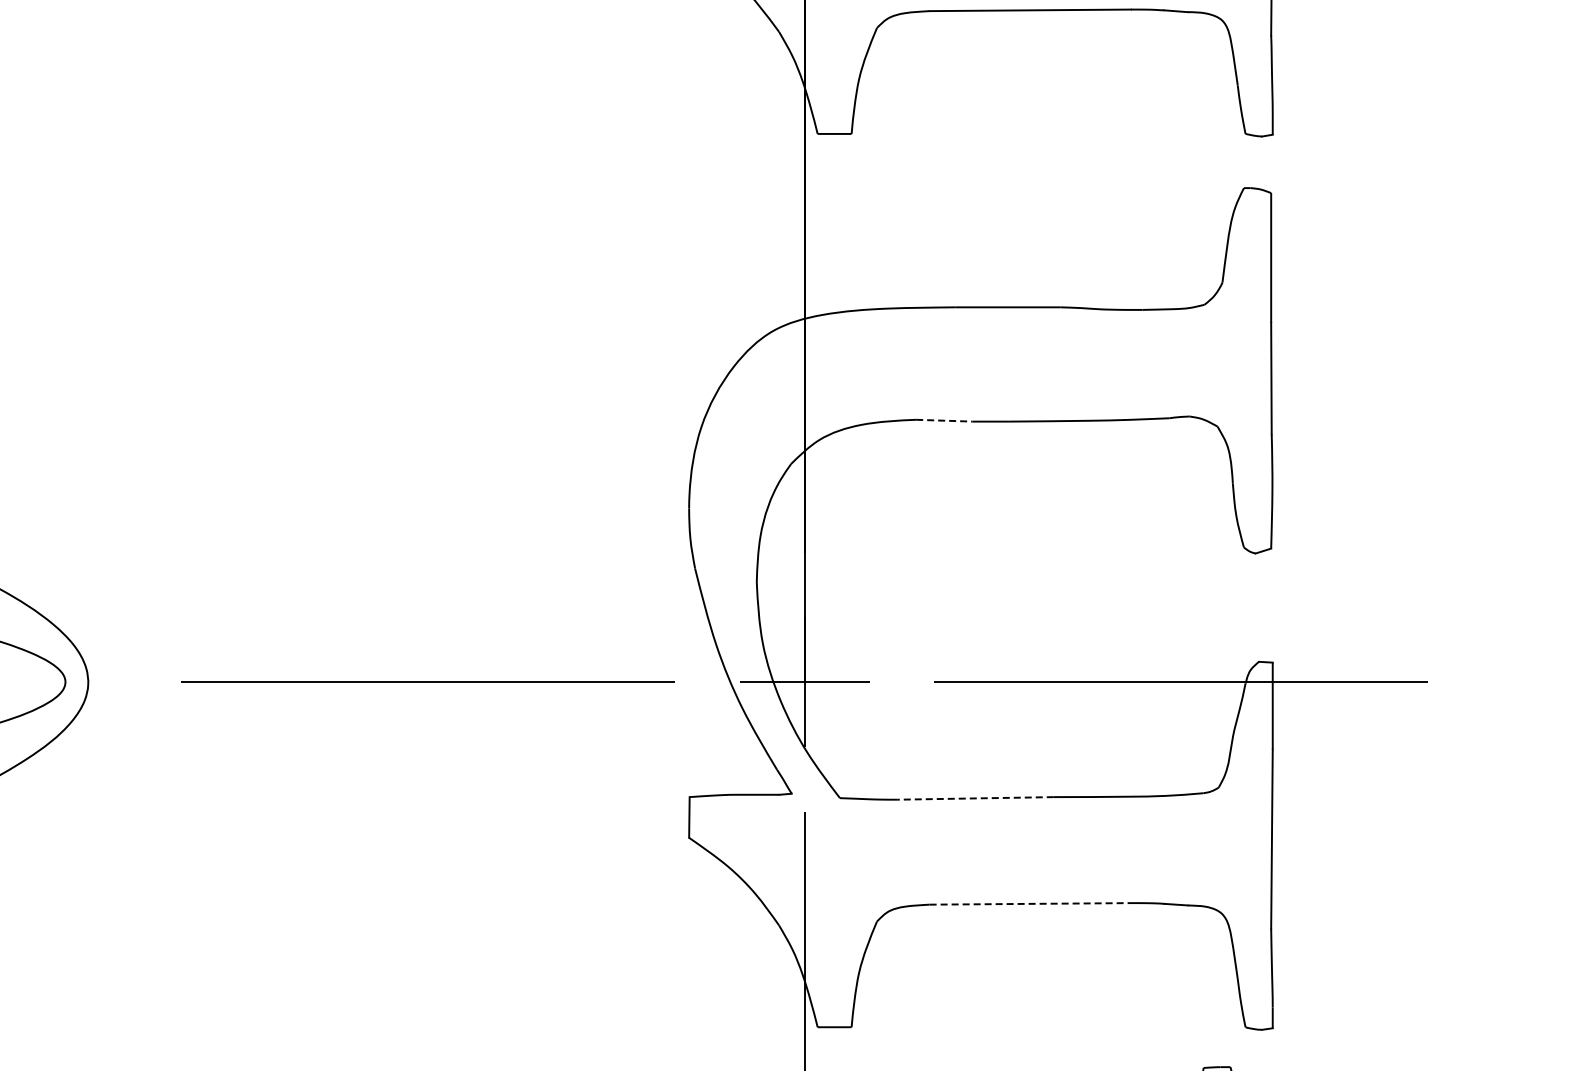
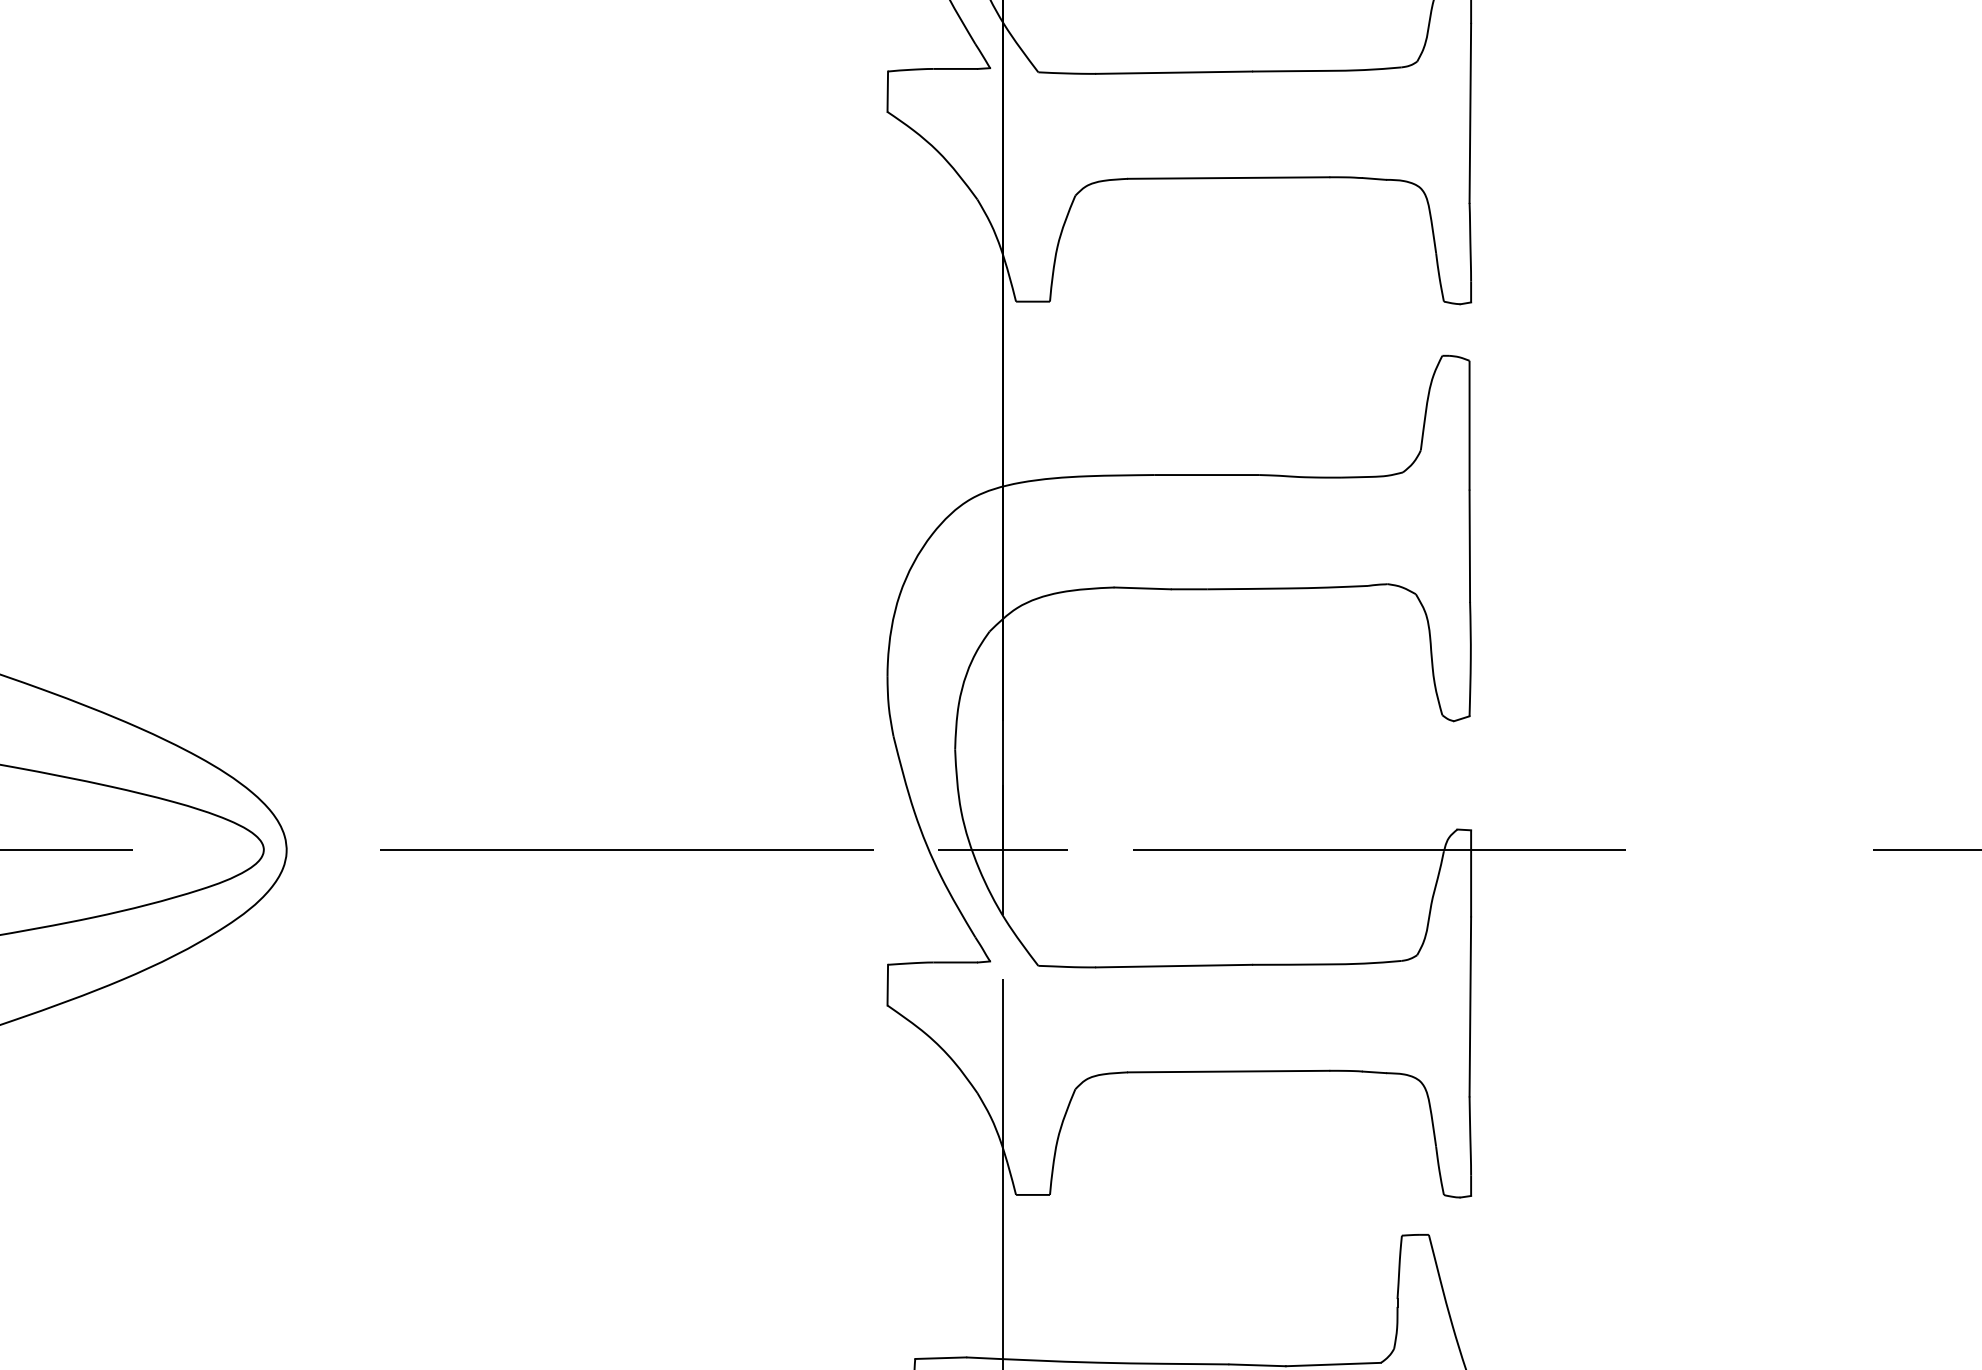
line: (945, 420) -> (1143, 588), dashed -> solid
line: (975, 798) -> (1173, 966), dashed -> solid
line: (1030, 903) -> (1228, 1071), dashed -> solid

